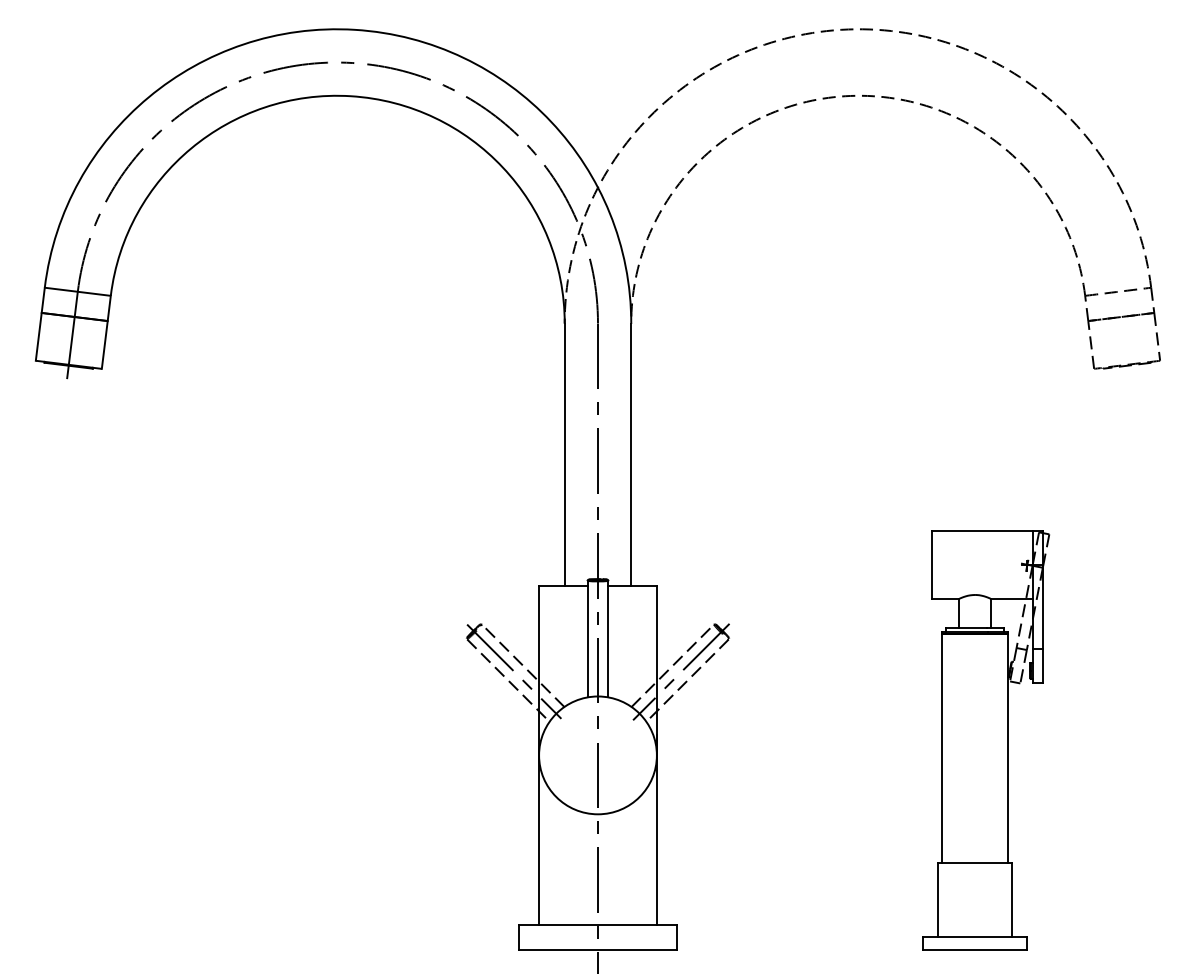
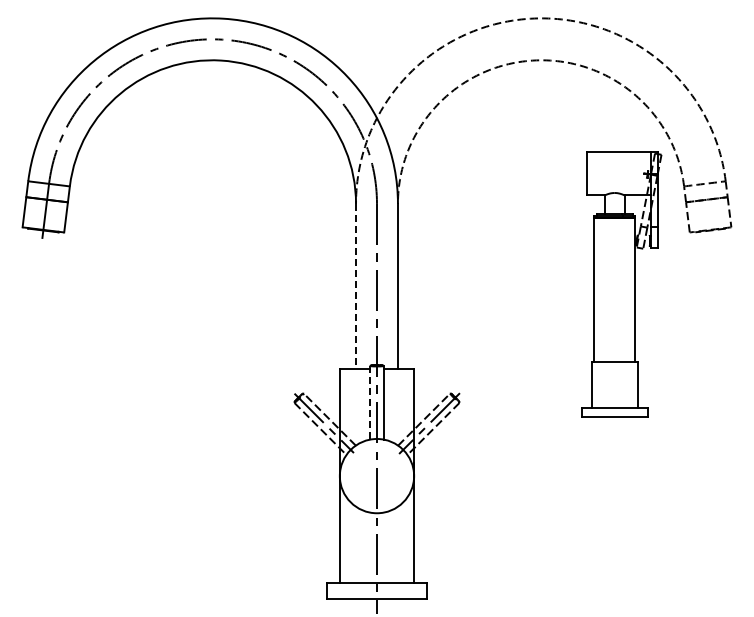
line: (565, 454) -> (356, 286), solid -> dashed
line: (587, 638) -> (370, 402), solid -> dashed
part: (985, 740) -> (621, 284), moved

